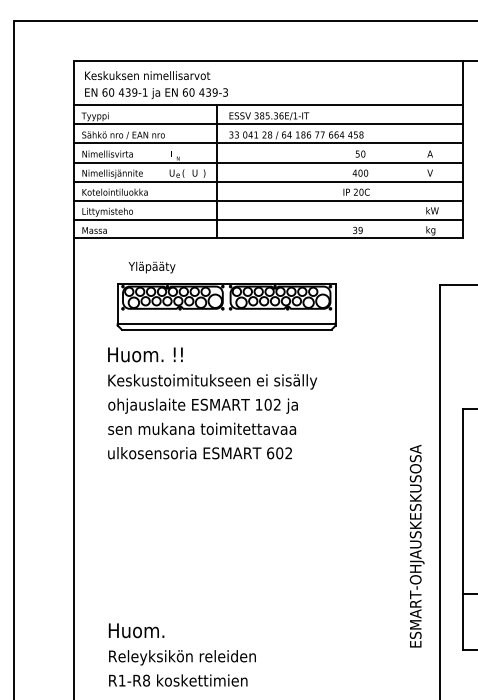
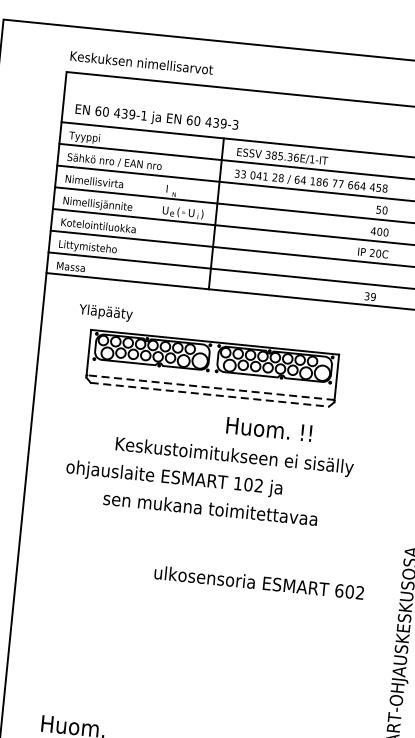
text: (147, 75) -> (141, 62), moved
text: (151, 267) -> (105, 312), moved
line: (226, 323) -> (210, 387), solid -> dashed
line: (226, 329) -> (209, 394), solid -> dashed
text: (145, 354) -> (269, 429), moved
text: (212, 381) -> (234, 456), moved
text: (202, 428) -> (210, 508), moved
text: (199, 453) -> (258, 582), moved

